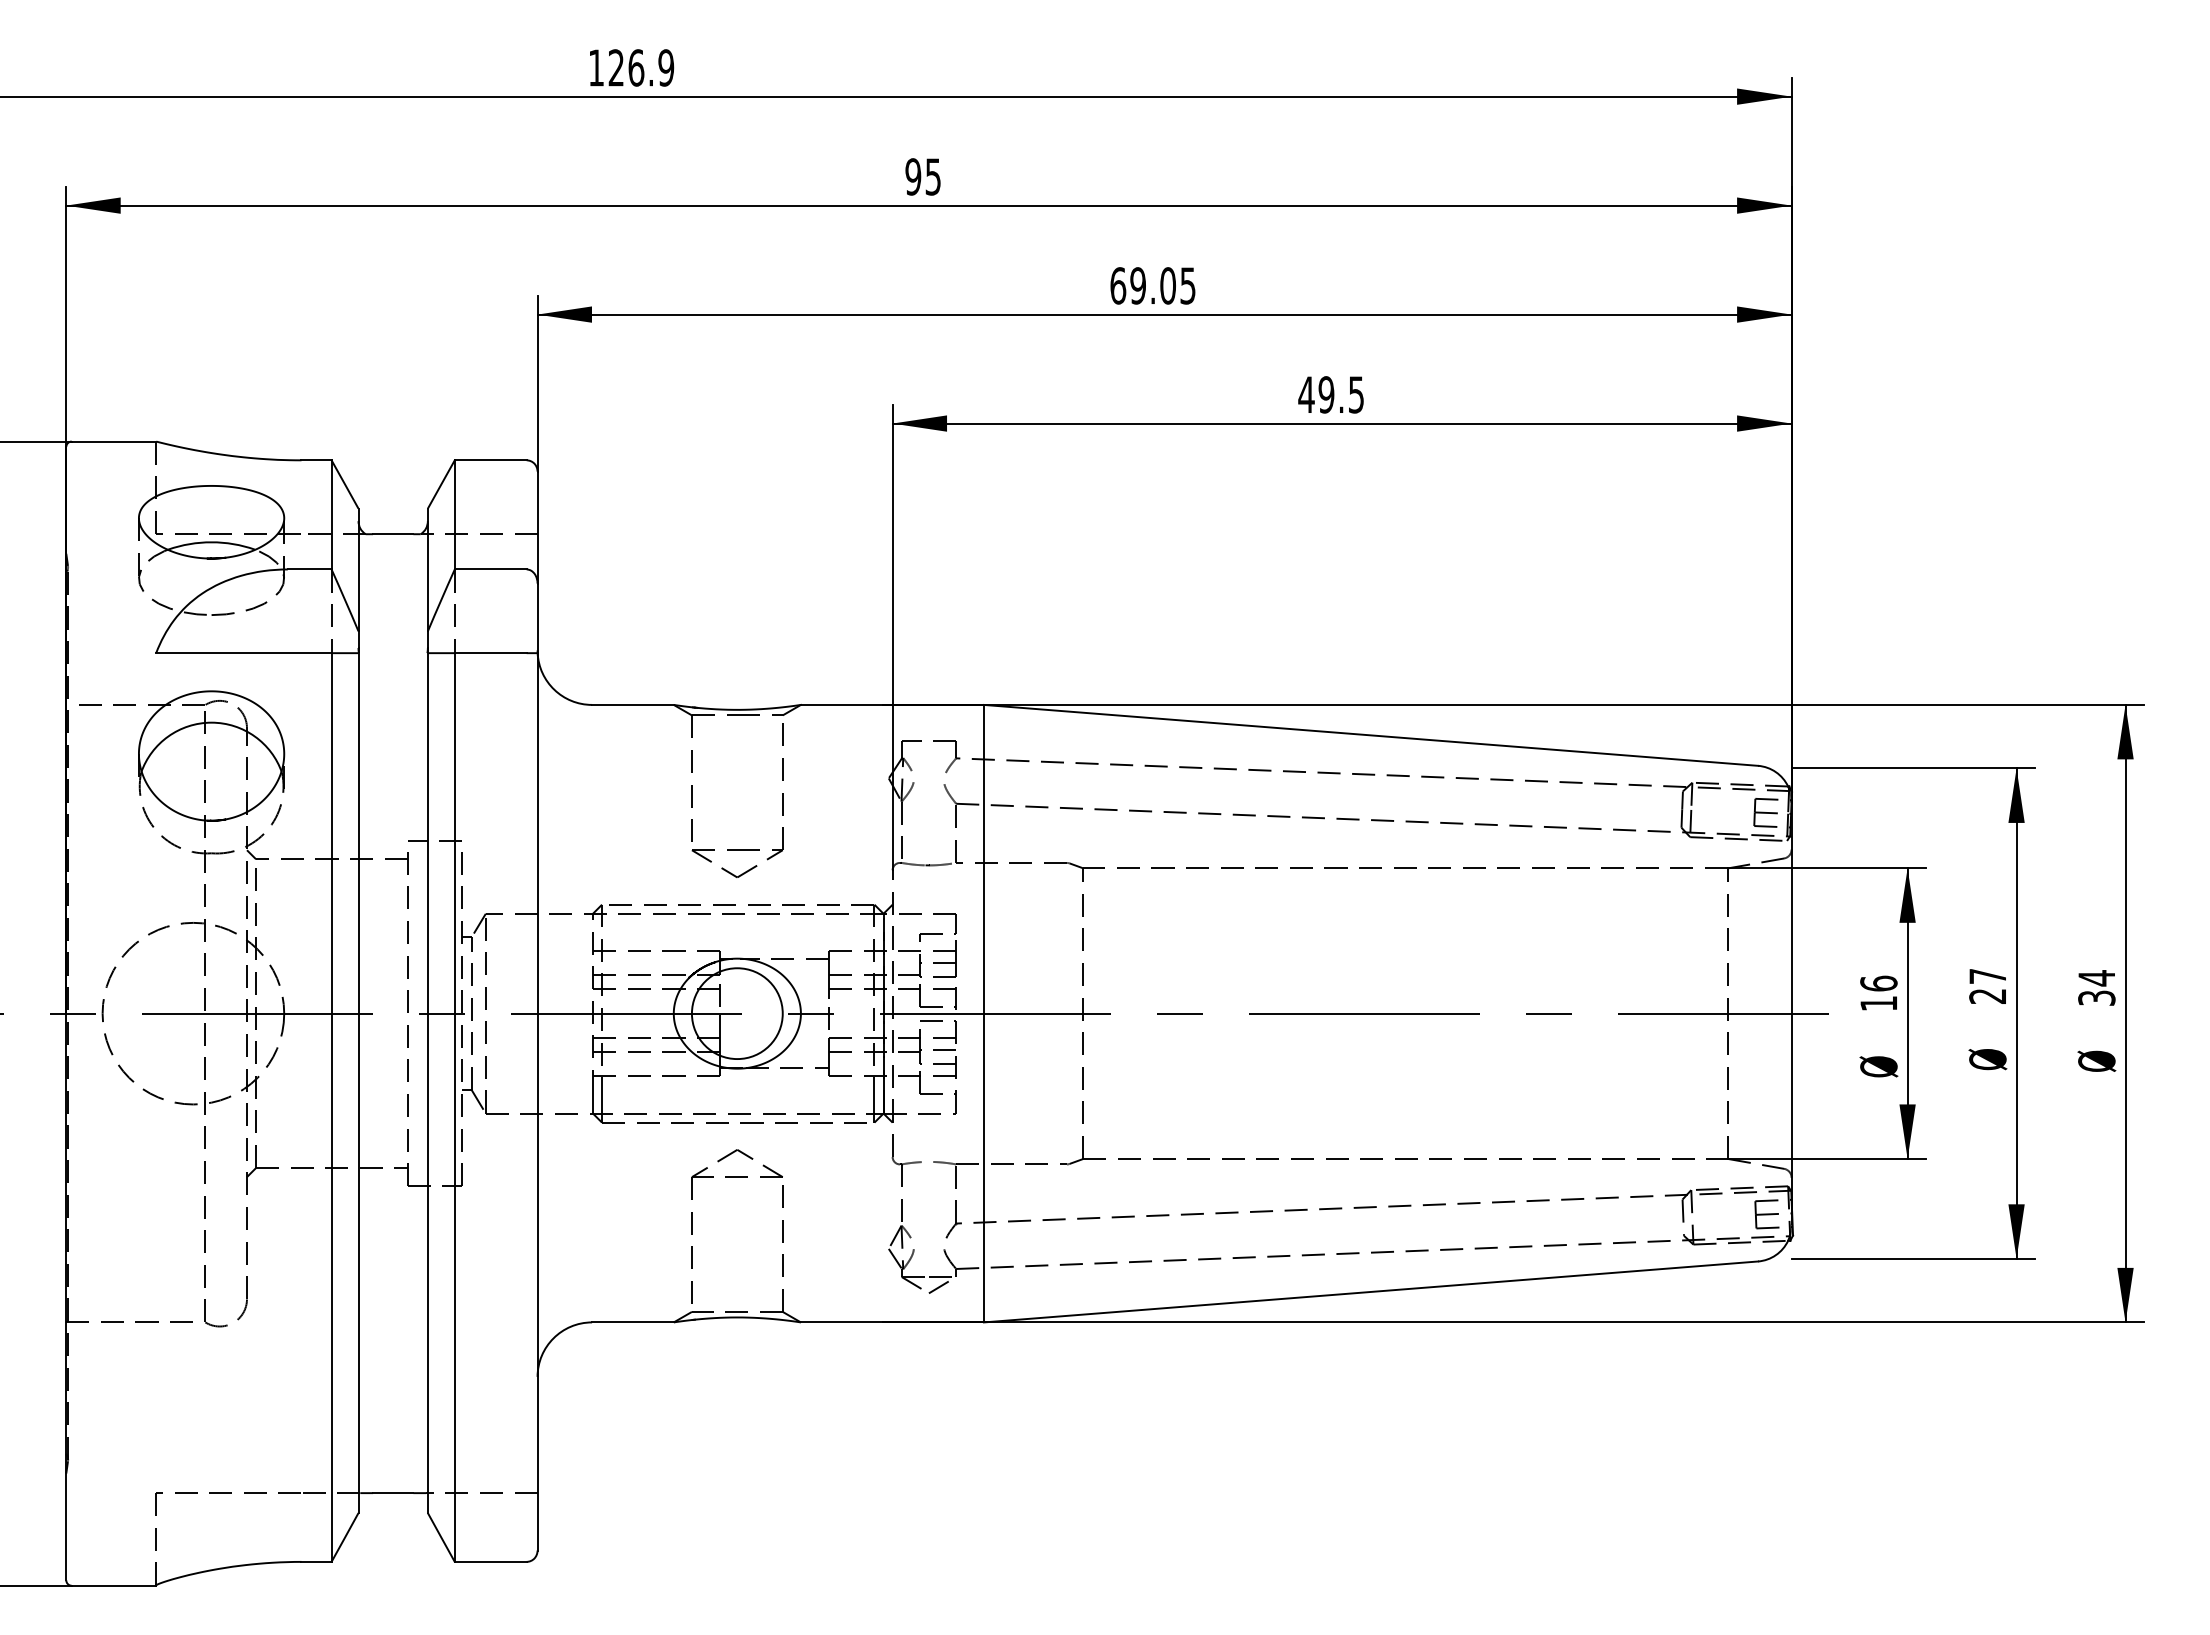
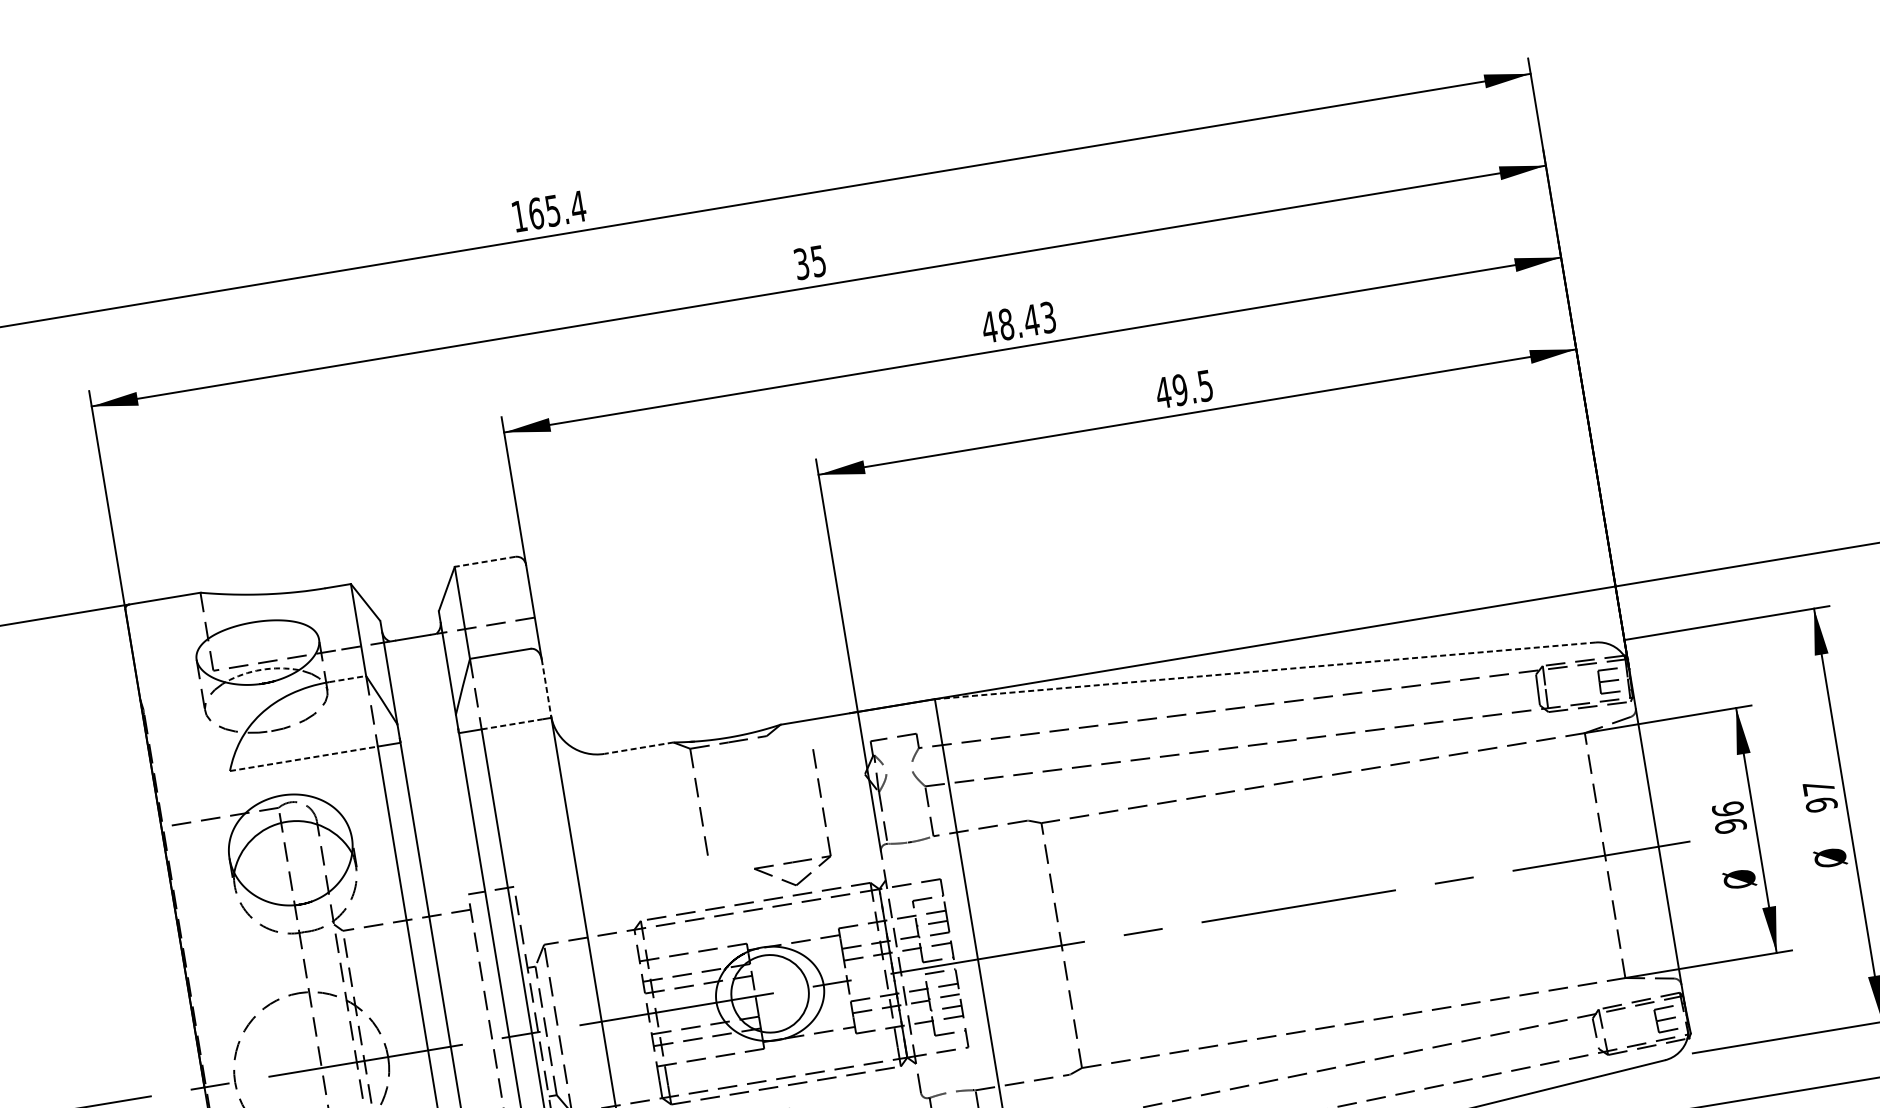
text: (641, 67) -> (557, 209), 126.9 -> 165.4
text: (913, 176) -> (801, 263), 95 -> 35
text: (1152, 285) -> (1018, 322), 69.05 -> 48.43
line: (490, 460) -> (484, 562), solid -> dashed
arc: (211, 542) -> (261, 670), solid -> dashed
line: (309, 569) -> (347, 679), solid -> dashed
line: (537, 618) -> (546, 688), solid -> dashed
line: (243, 653) -> (303, 759), solid -> dashed
line: (490, 653) -> (511, 724), solid -> dashed
line: (633, 704) -> (639, 747), solid -> dashed
line: (1370, 735) -> (1264, 671), solid -> dashed
part: (782, 800) -> (823, 814), moved
text: (1987, 996) -> (1821, 804), 27 -> 97
text: (1878, 1003) -> (1730, 826), 16 -> 96

